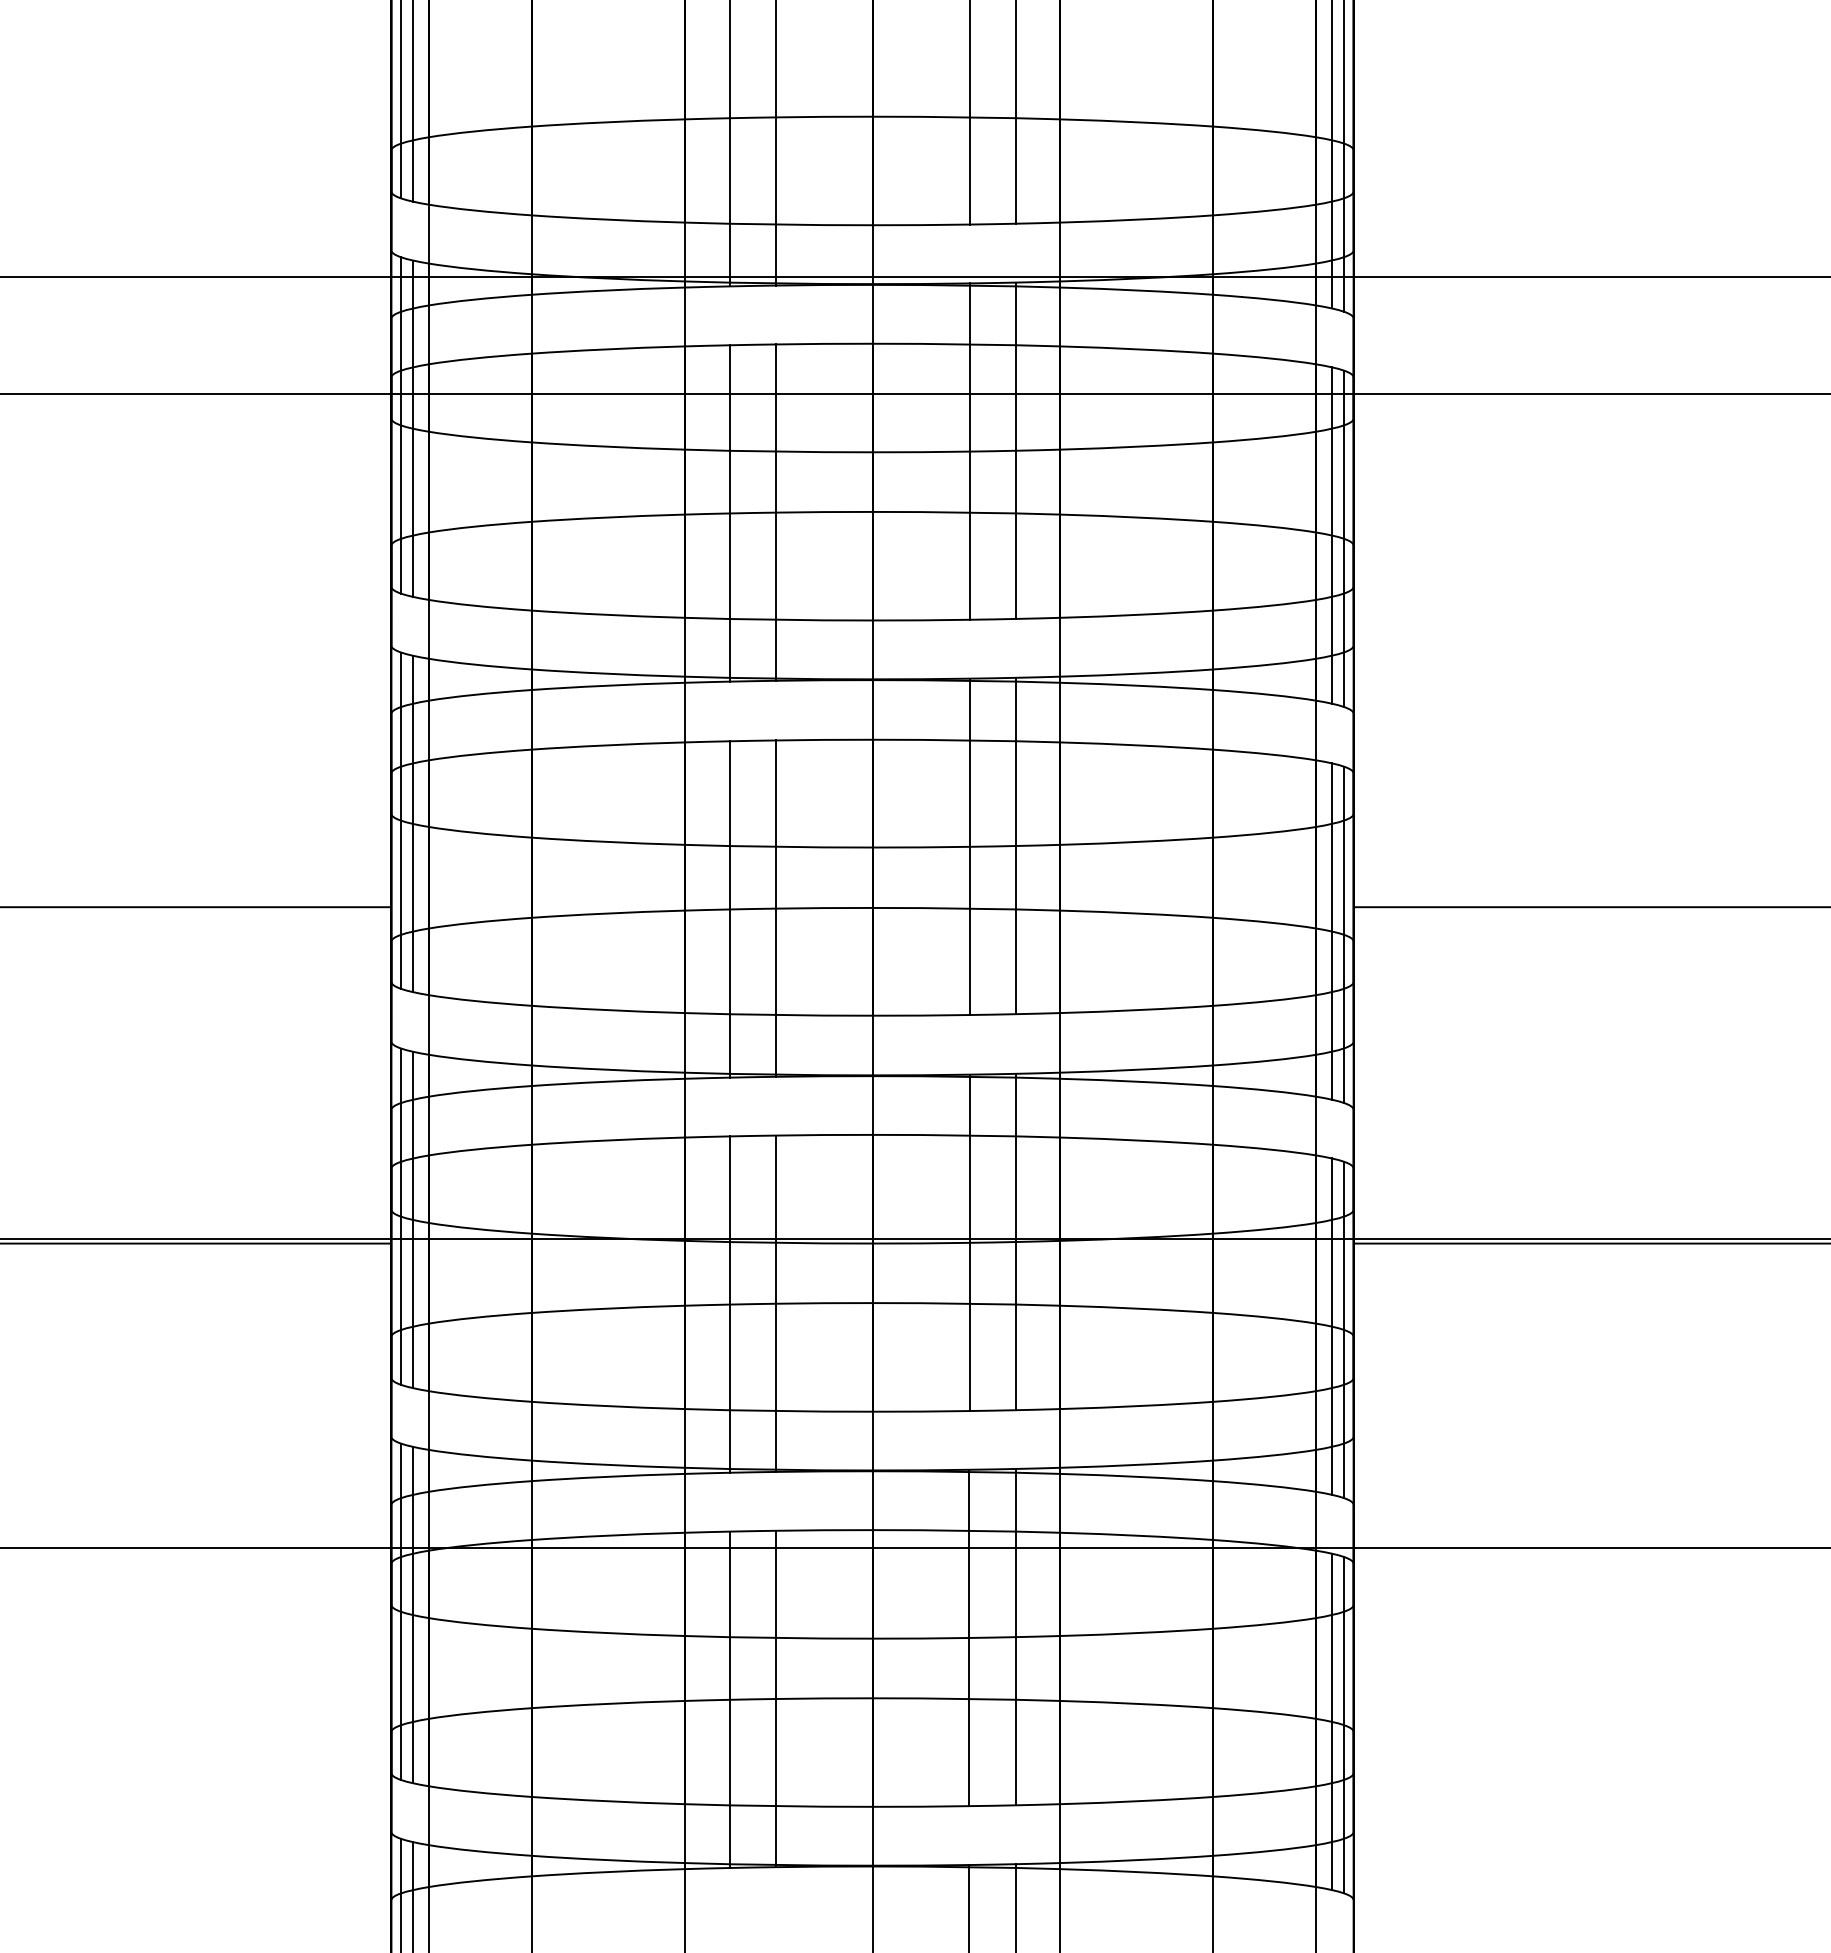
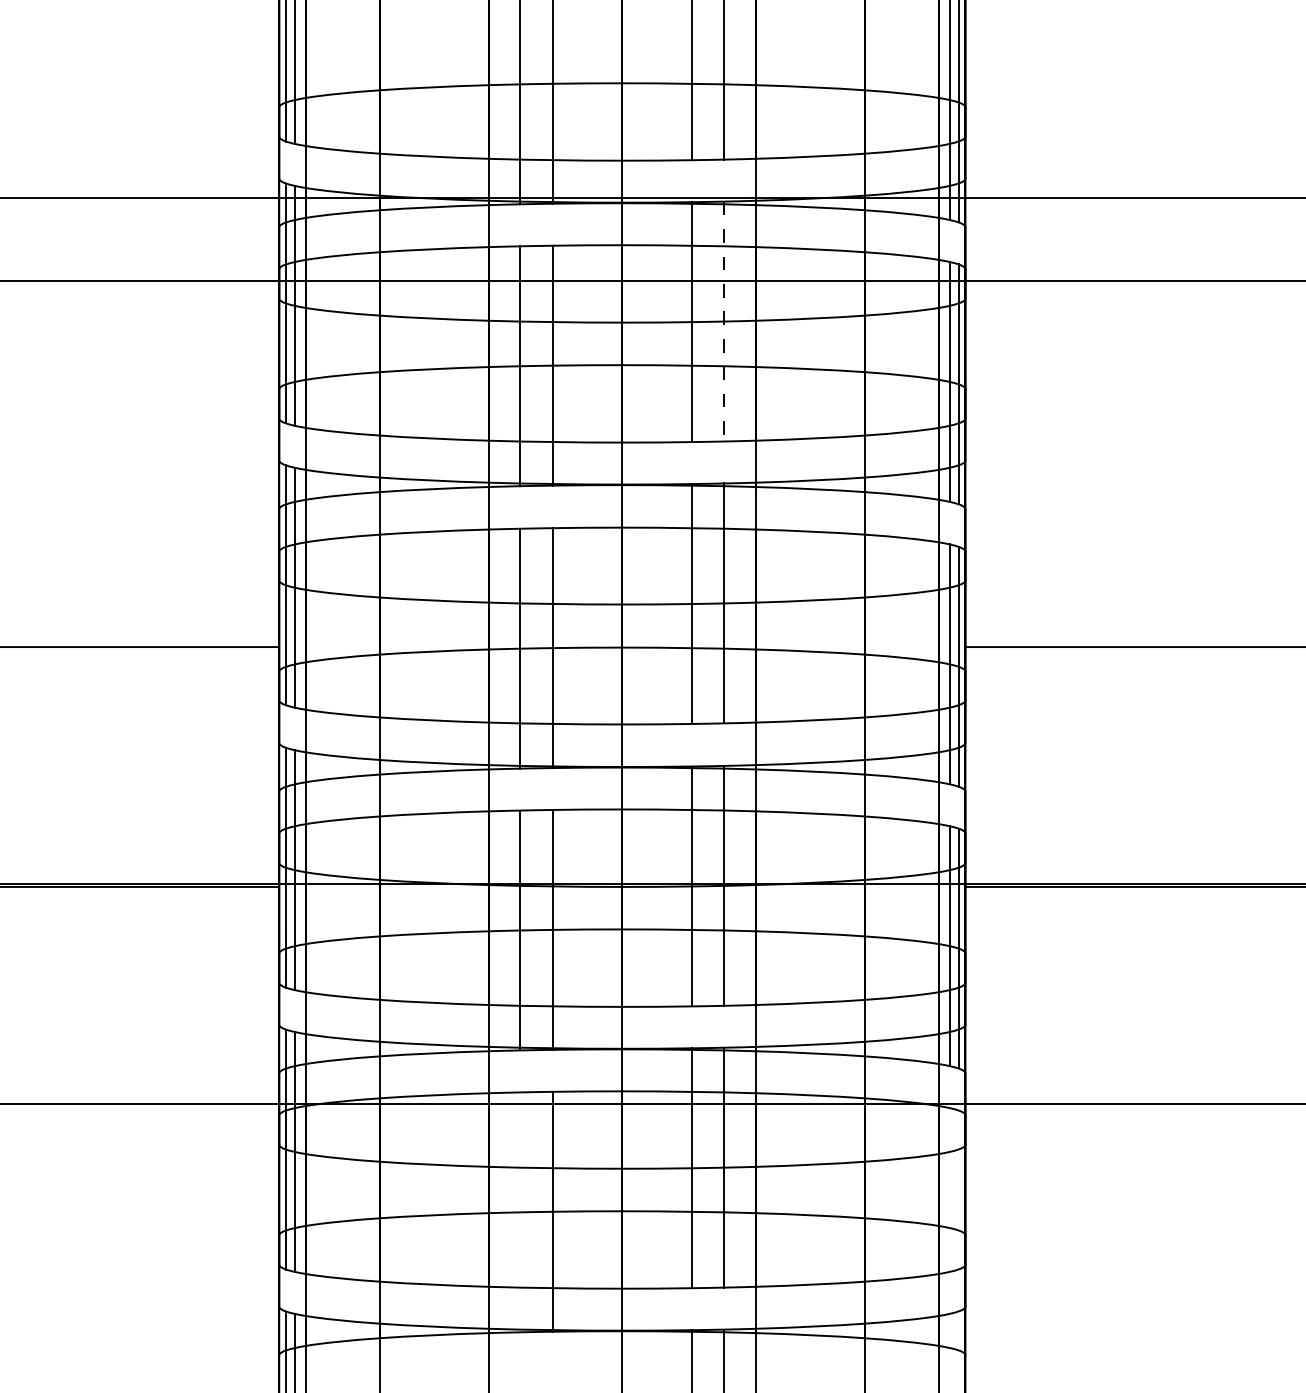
line: (1015, 451) -> (724, 322), solid -> dashed
line: (729, 1699) -> (520, 1212), removed
line: (1331, 1721) -> (949, 1227), removed
line: (1343, 1724) -> (958, 1229), removed

